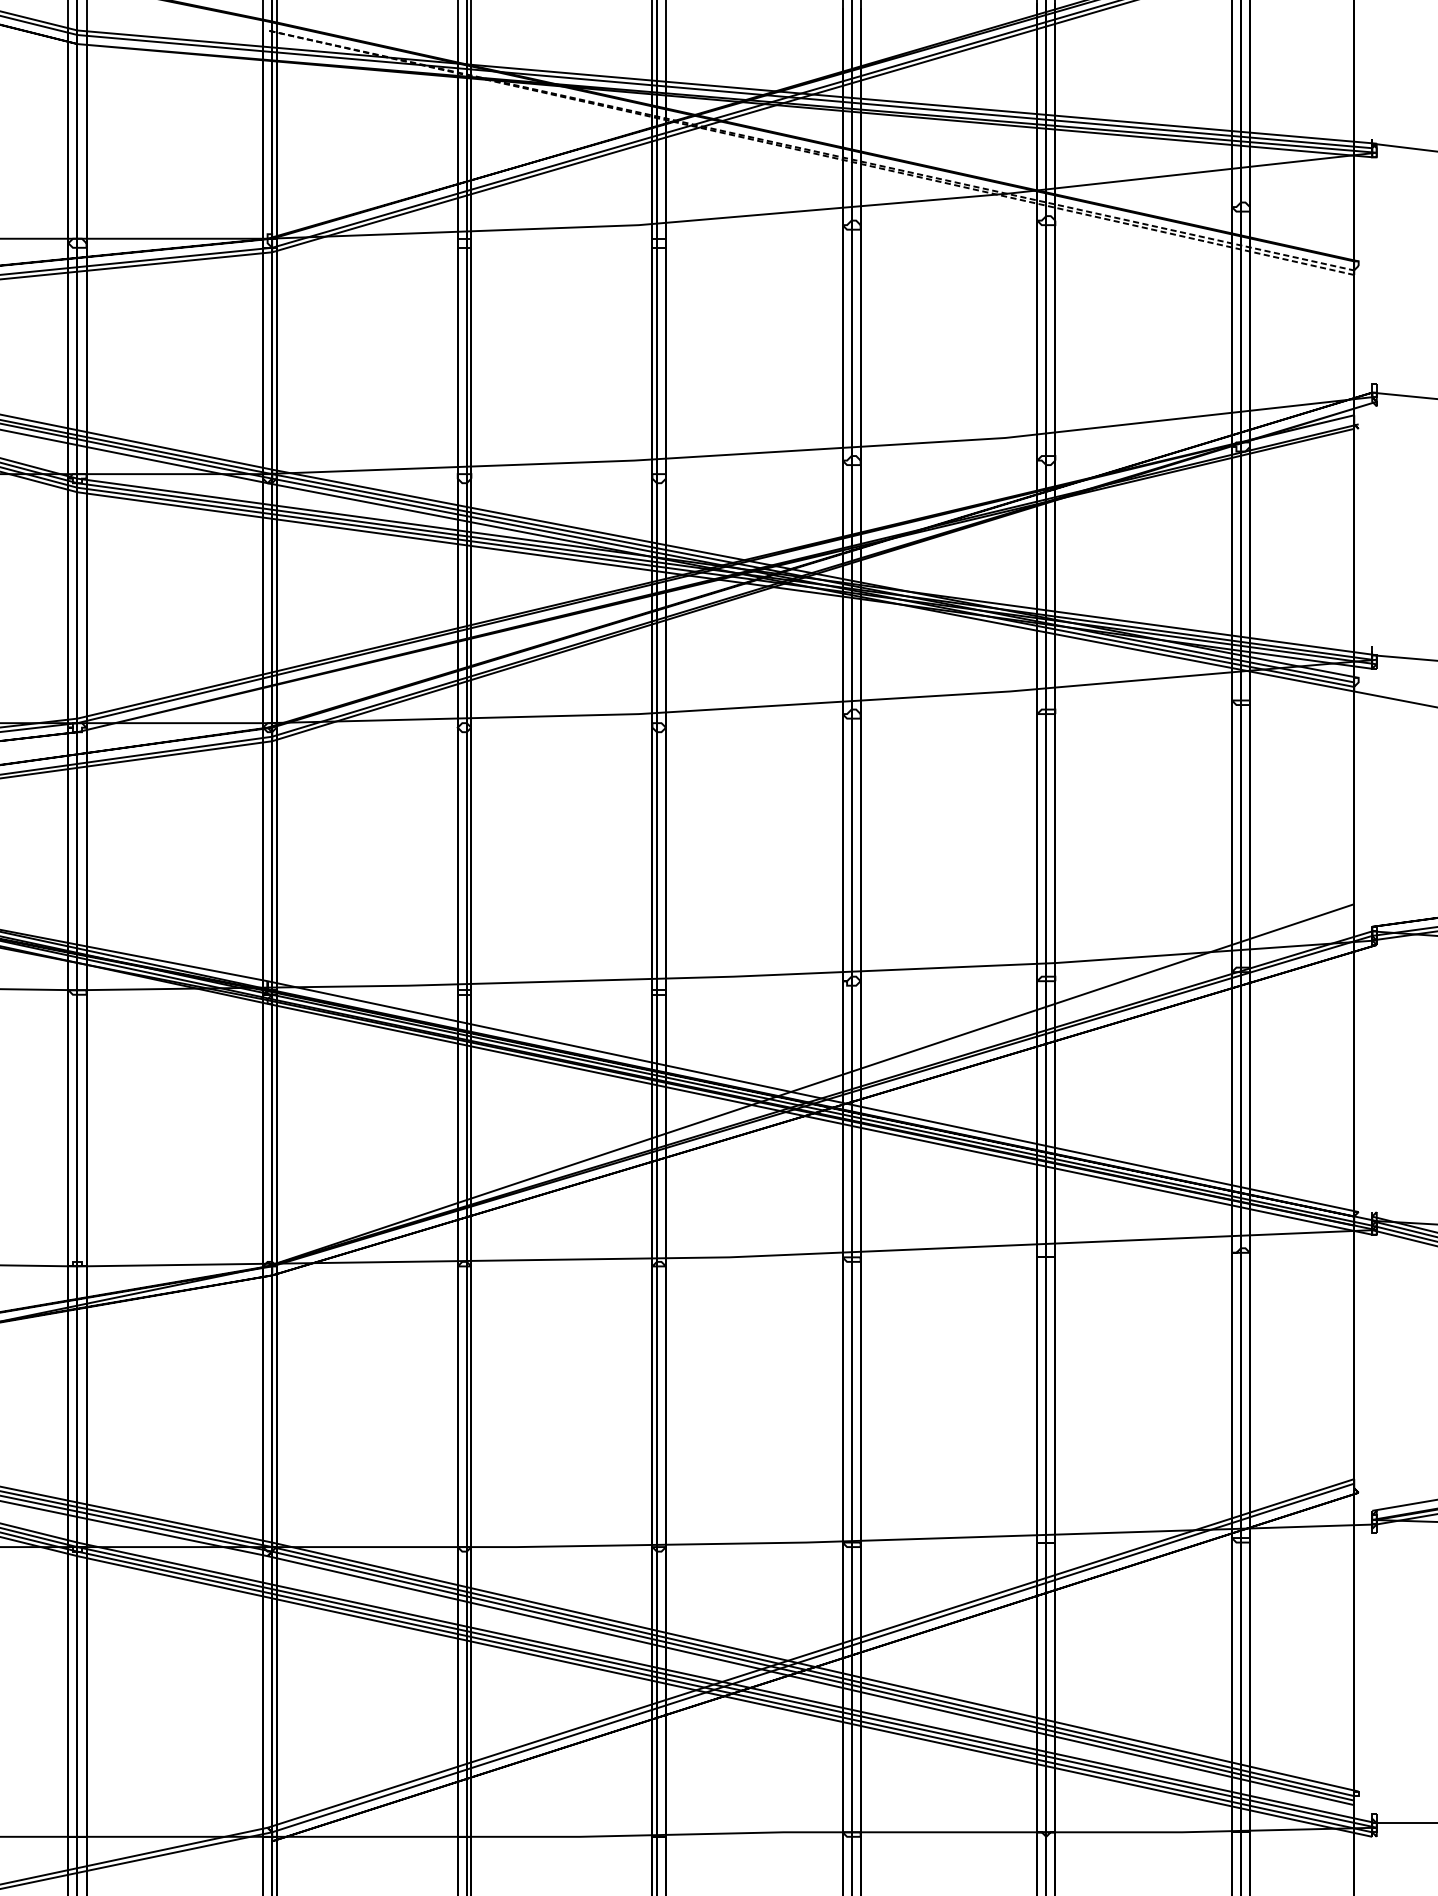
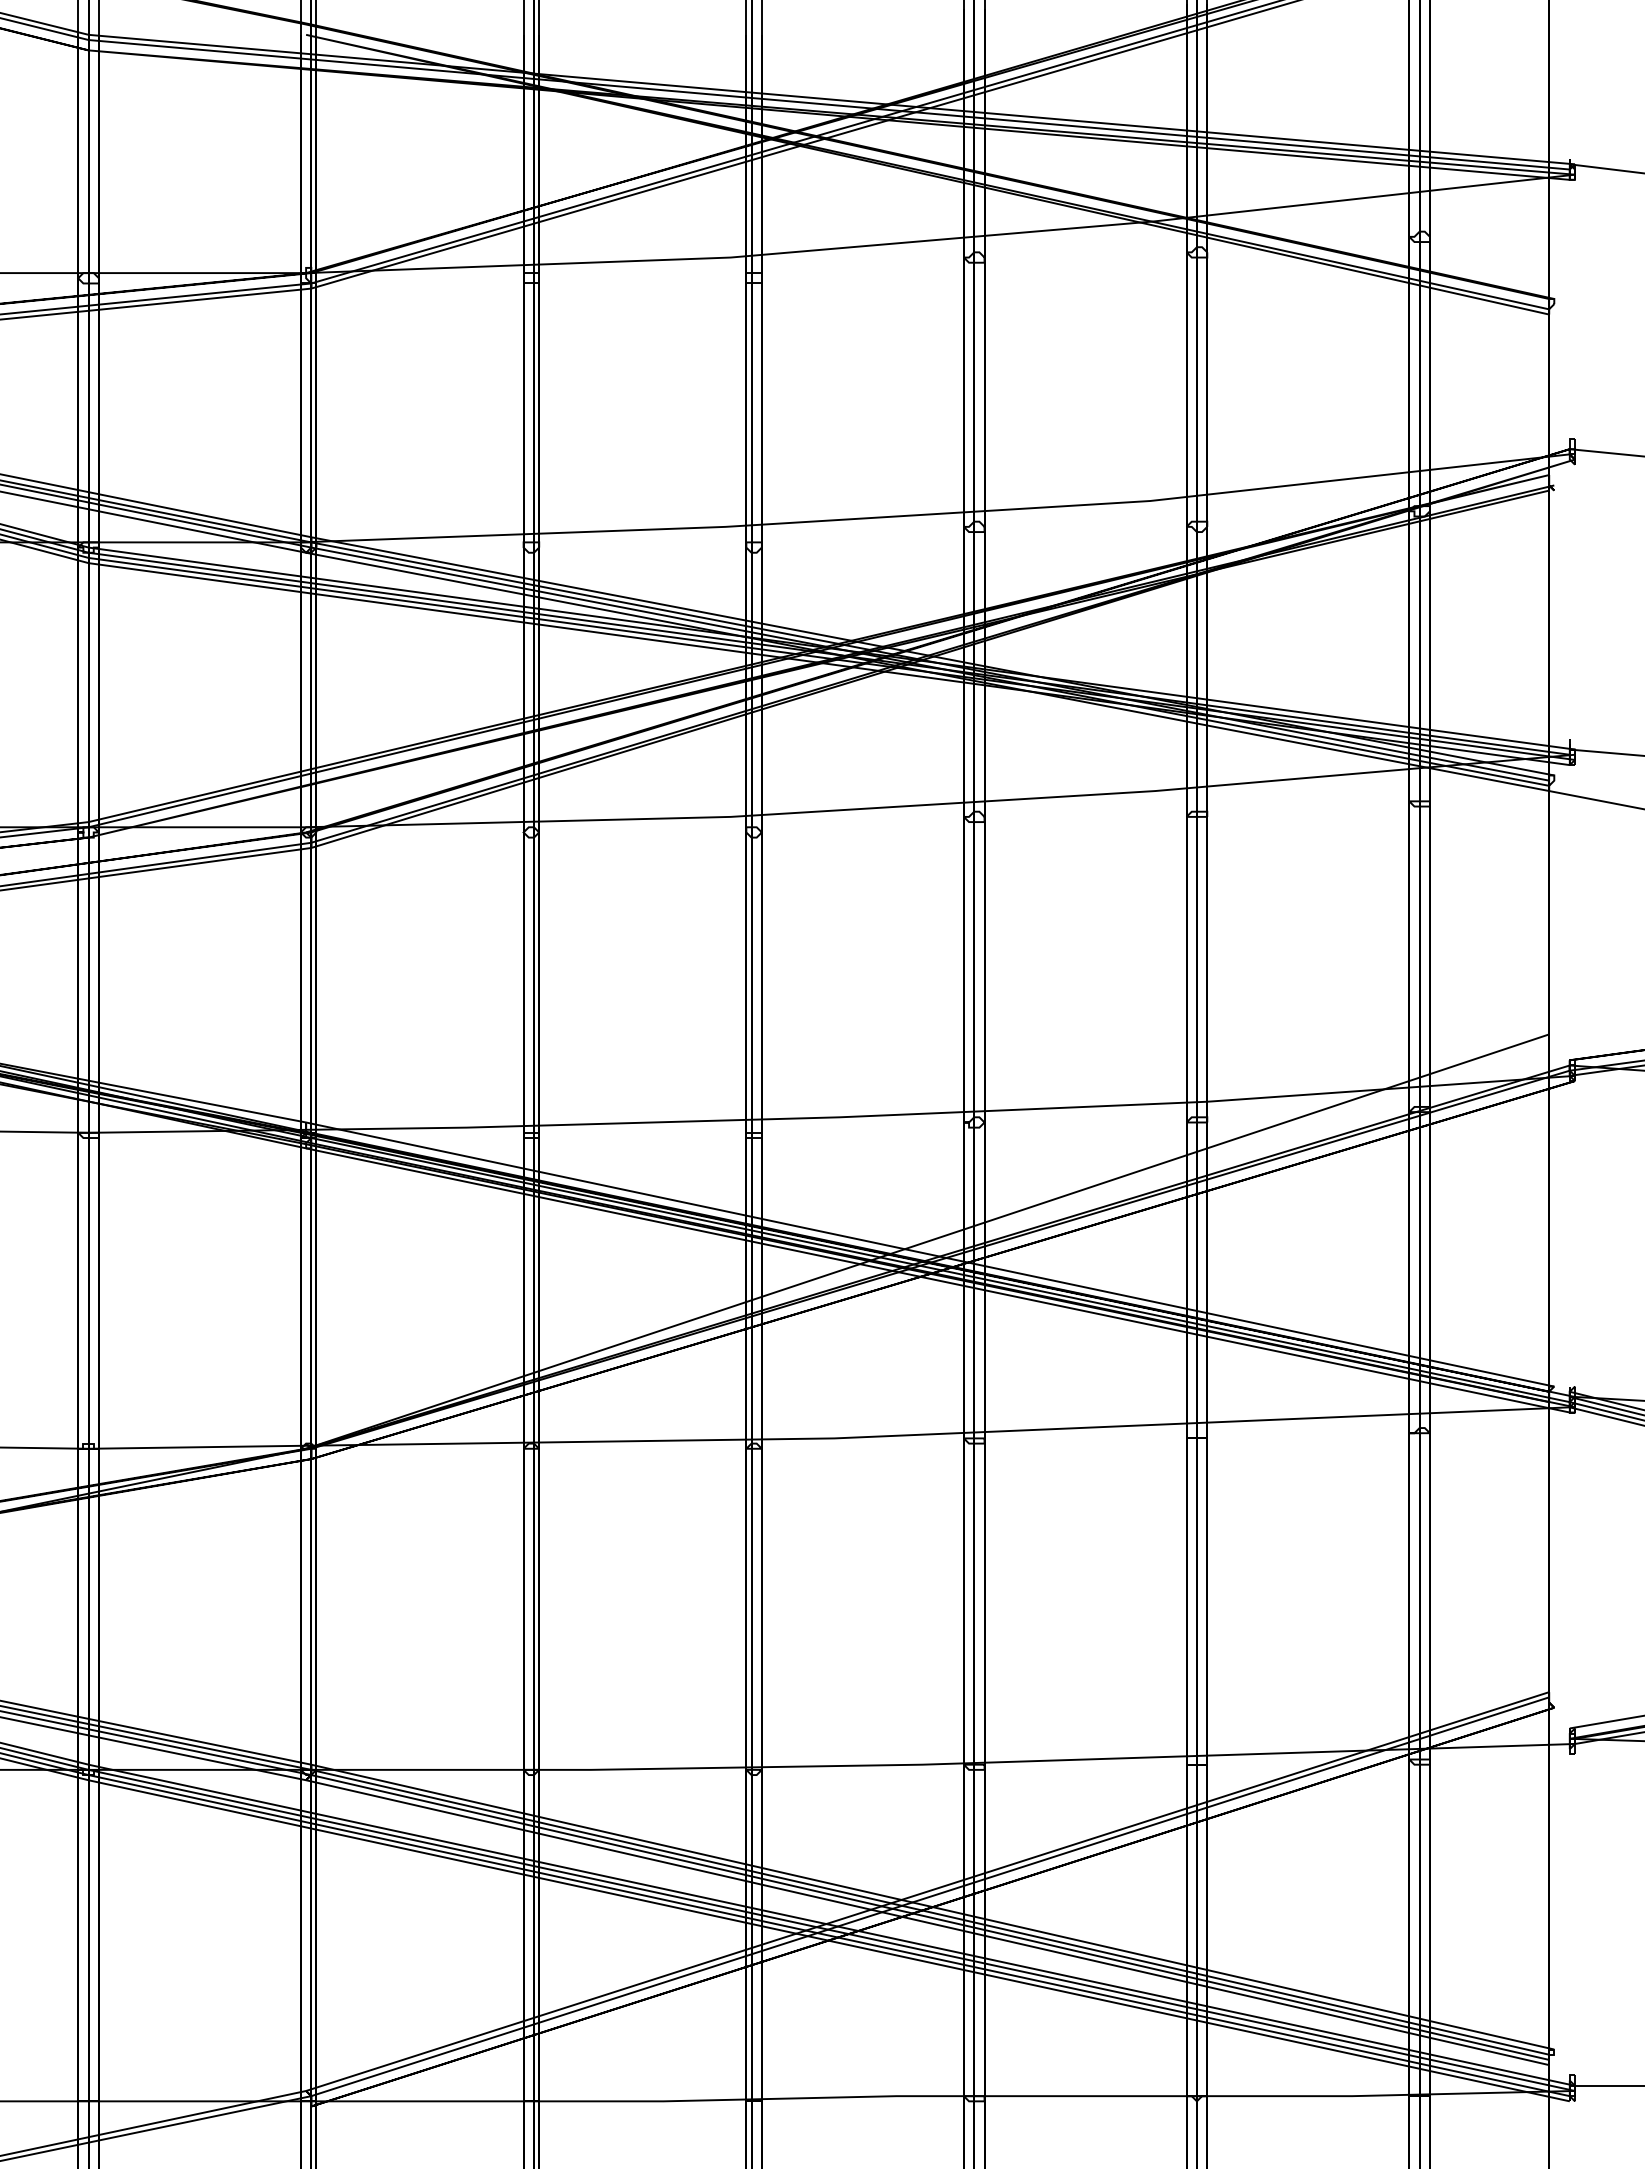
line: (267, 30) -> (306, 34), dashed -> solid

